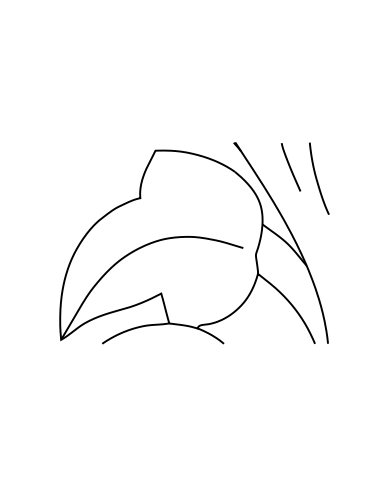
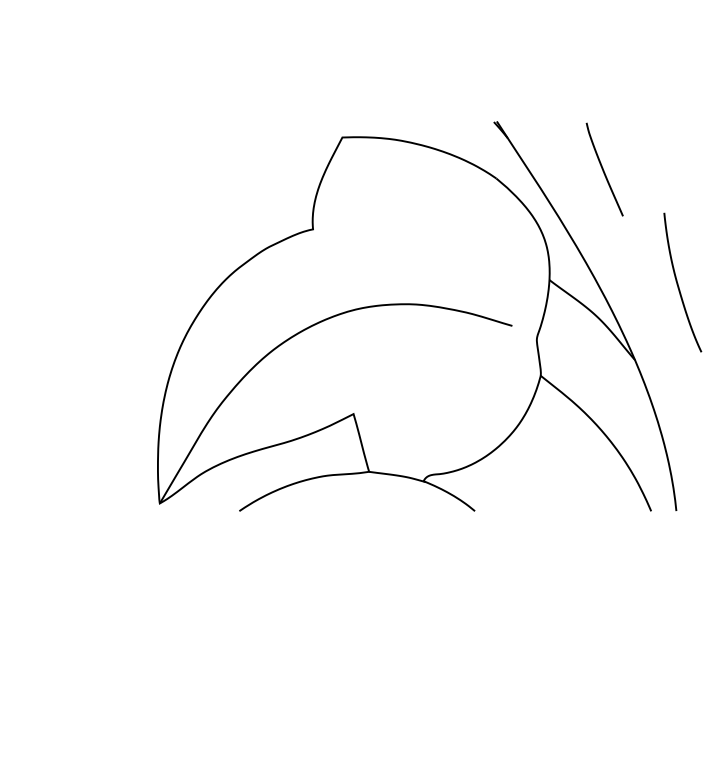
curve: (317, 178) -> (679, 282), moved

